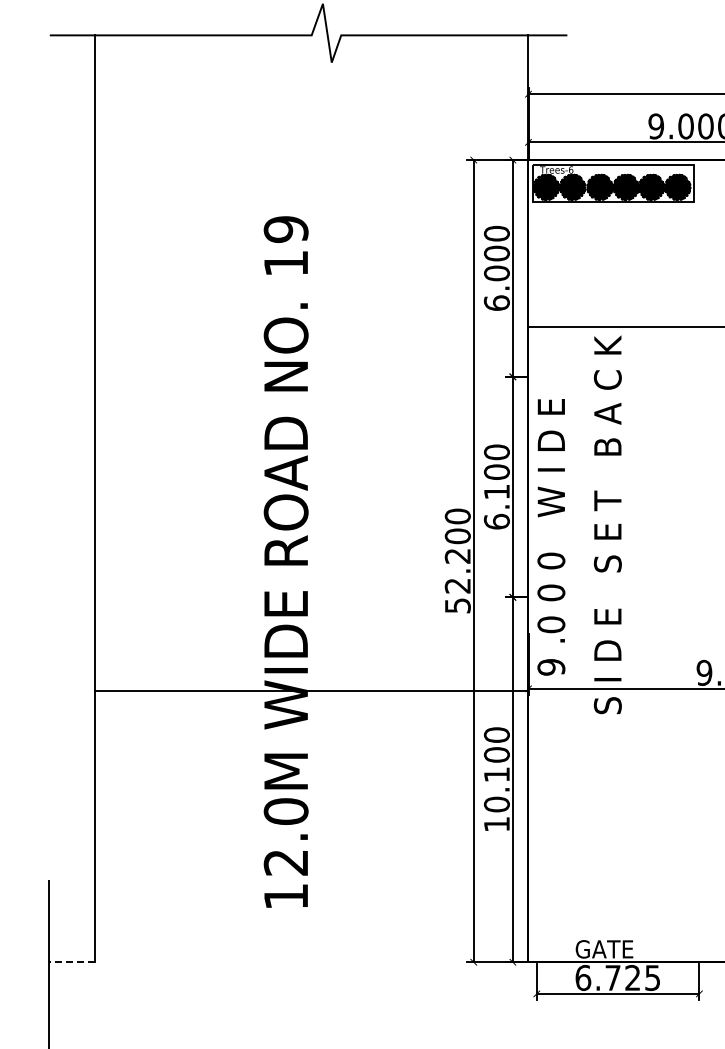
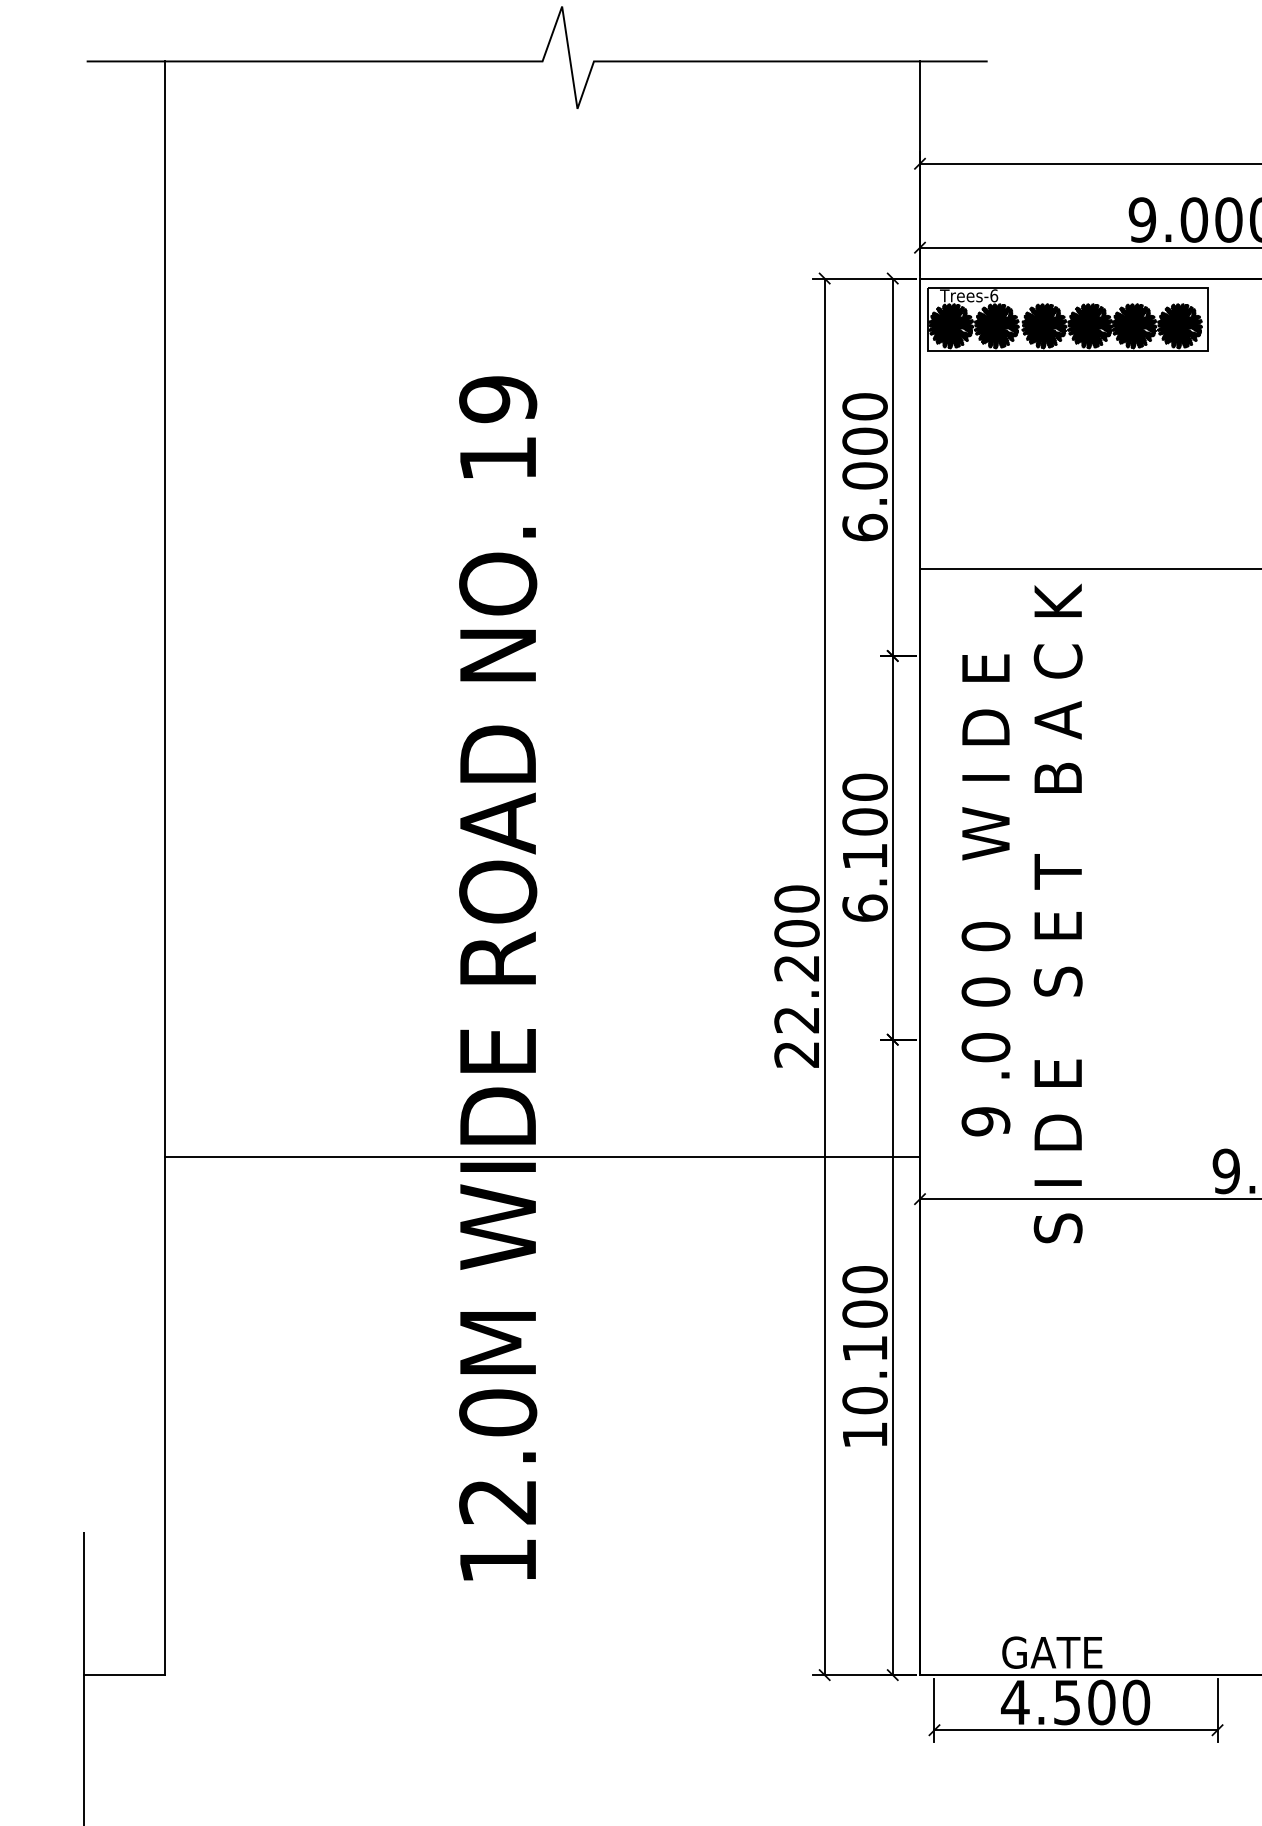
text: (551, 537) -> (986, 895), moved
text: (457, 605) -> (796, 1054), 52.200 -> 22.200
line: (311, 690) -> (542, 1156), moved
line: (71, 962) -> (124, 1675), dashed -> solid
text: (617, 978) -> (1074, 1703), 6.725 -> 4.500

